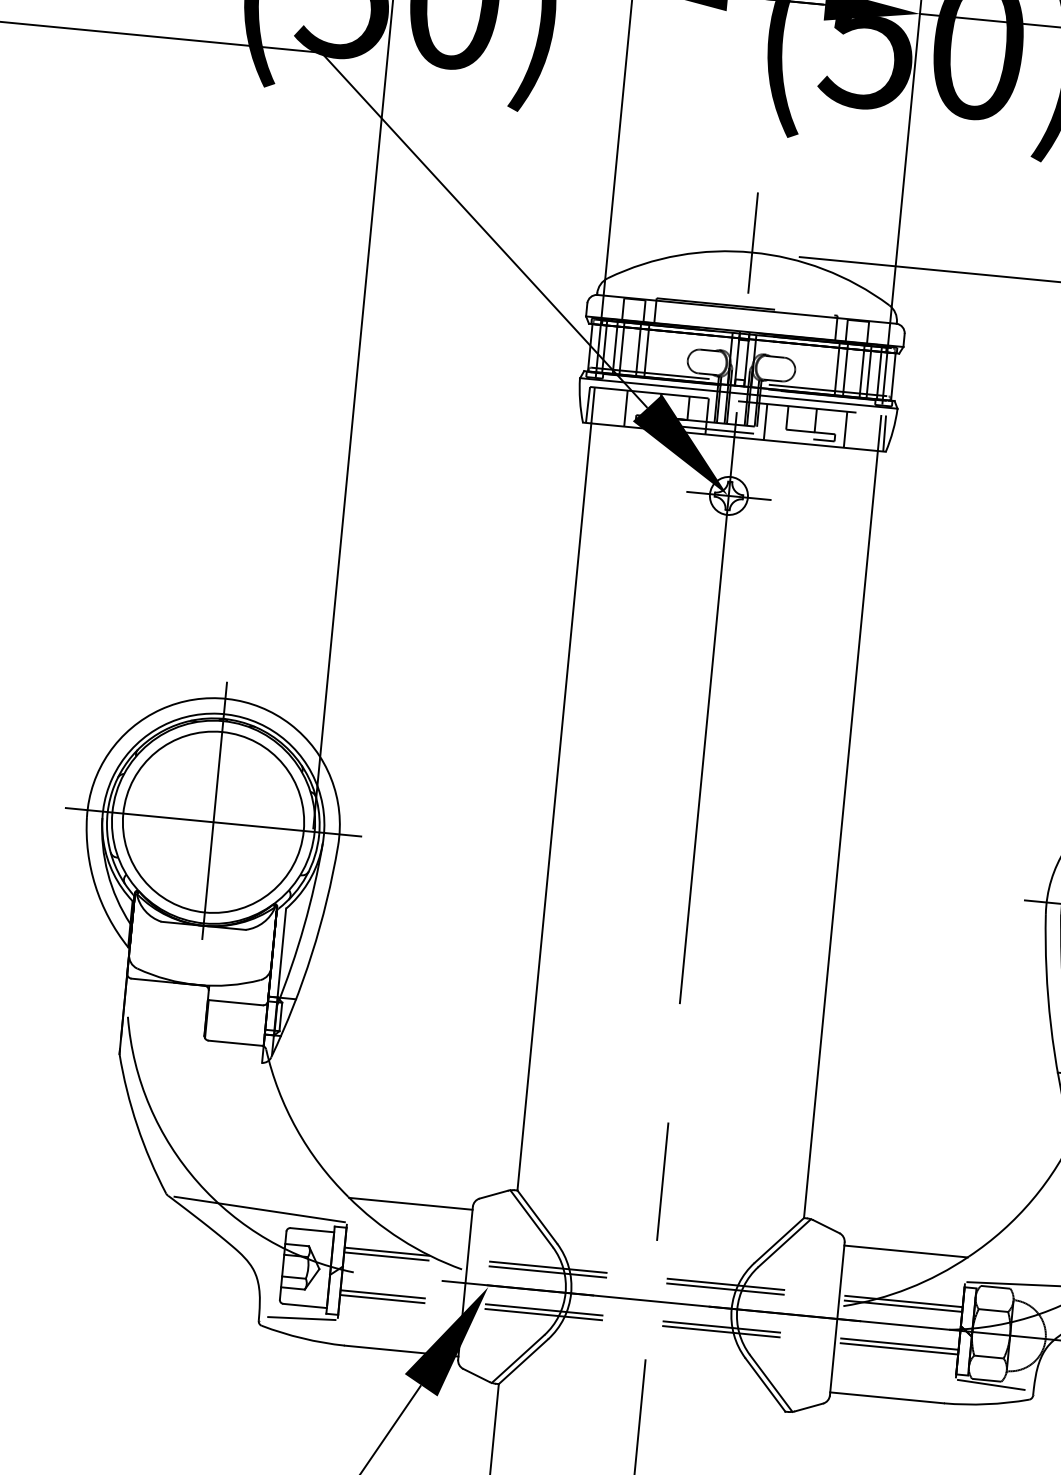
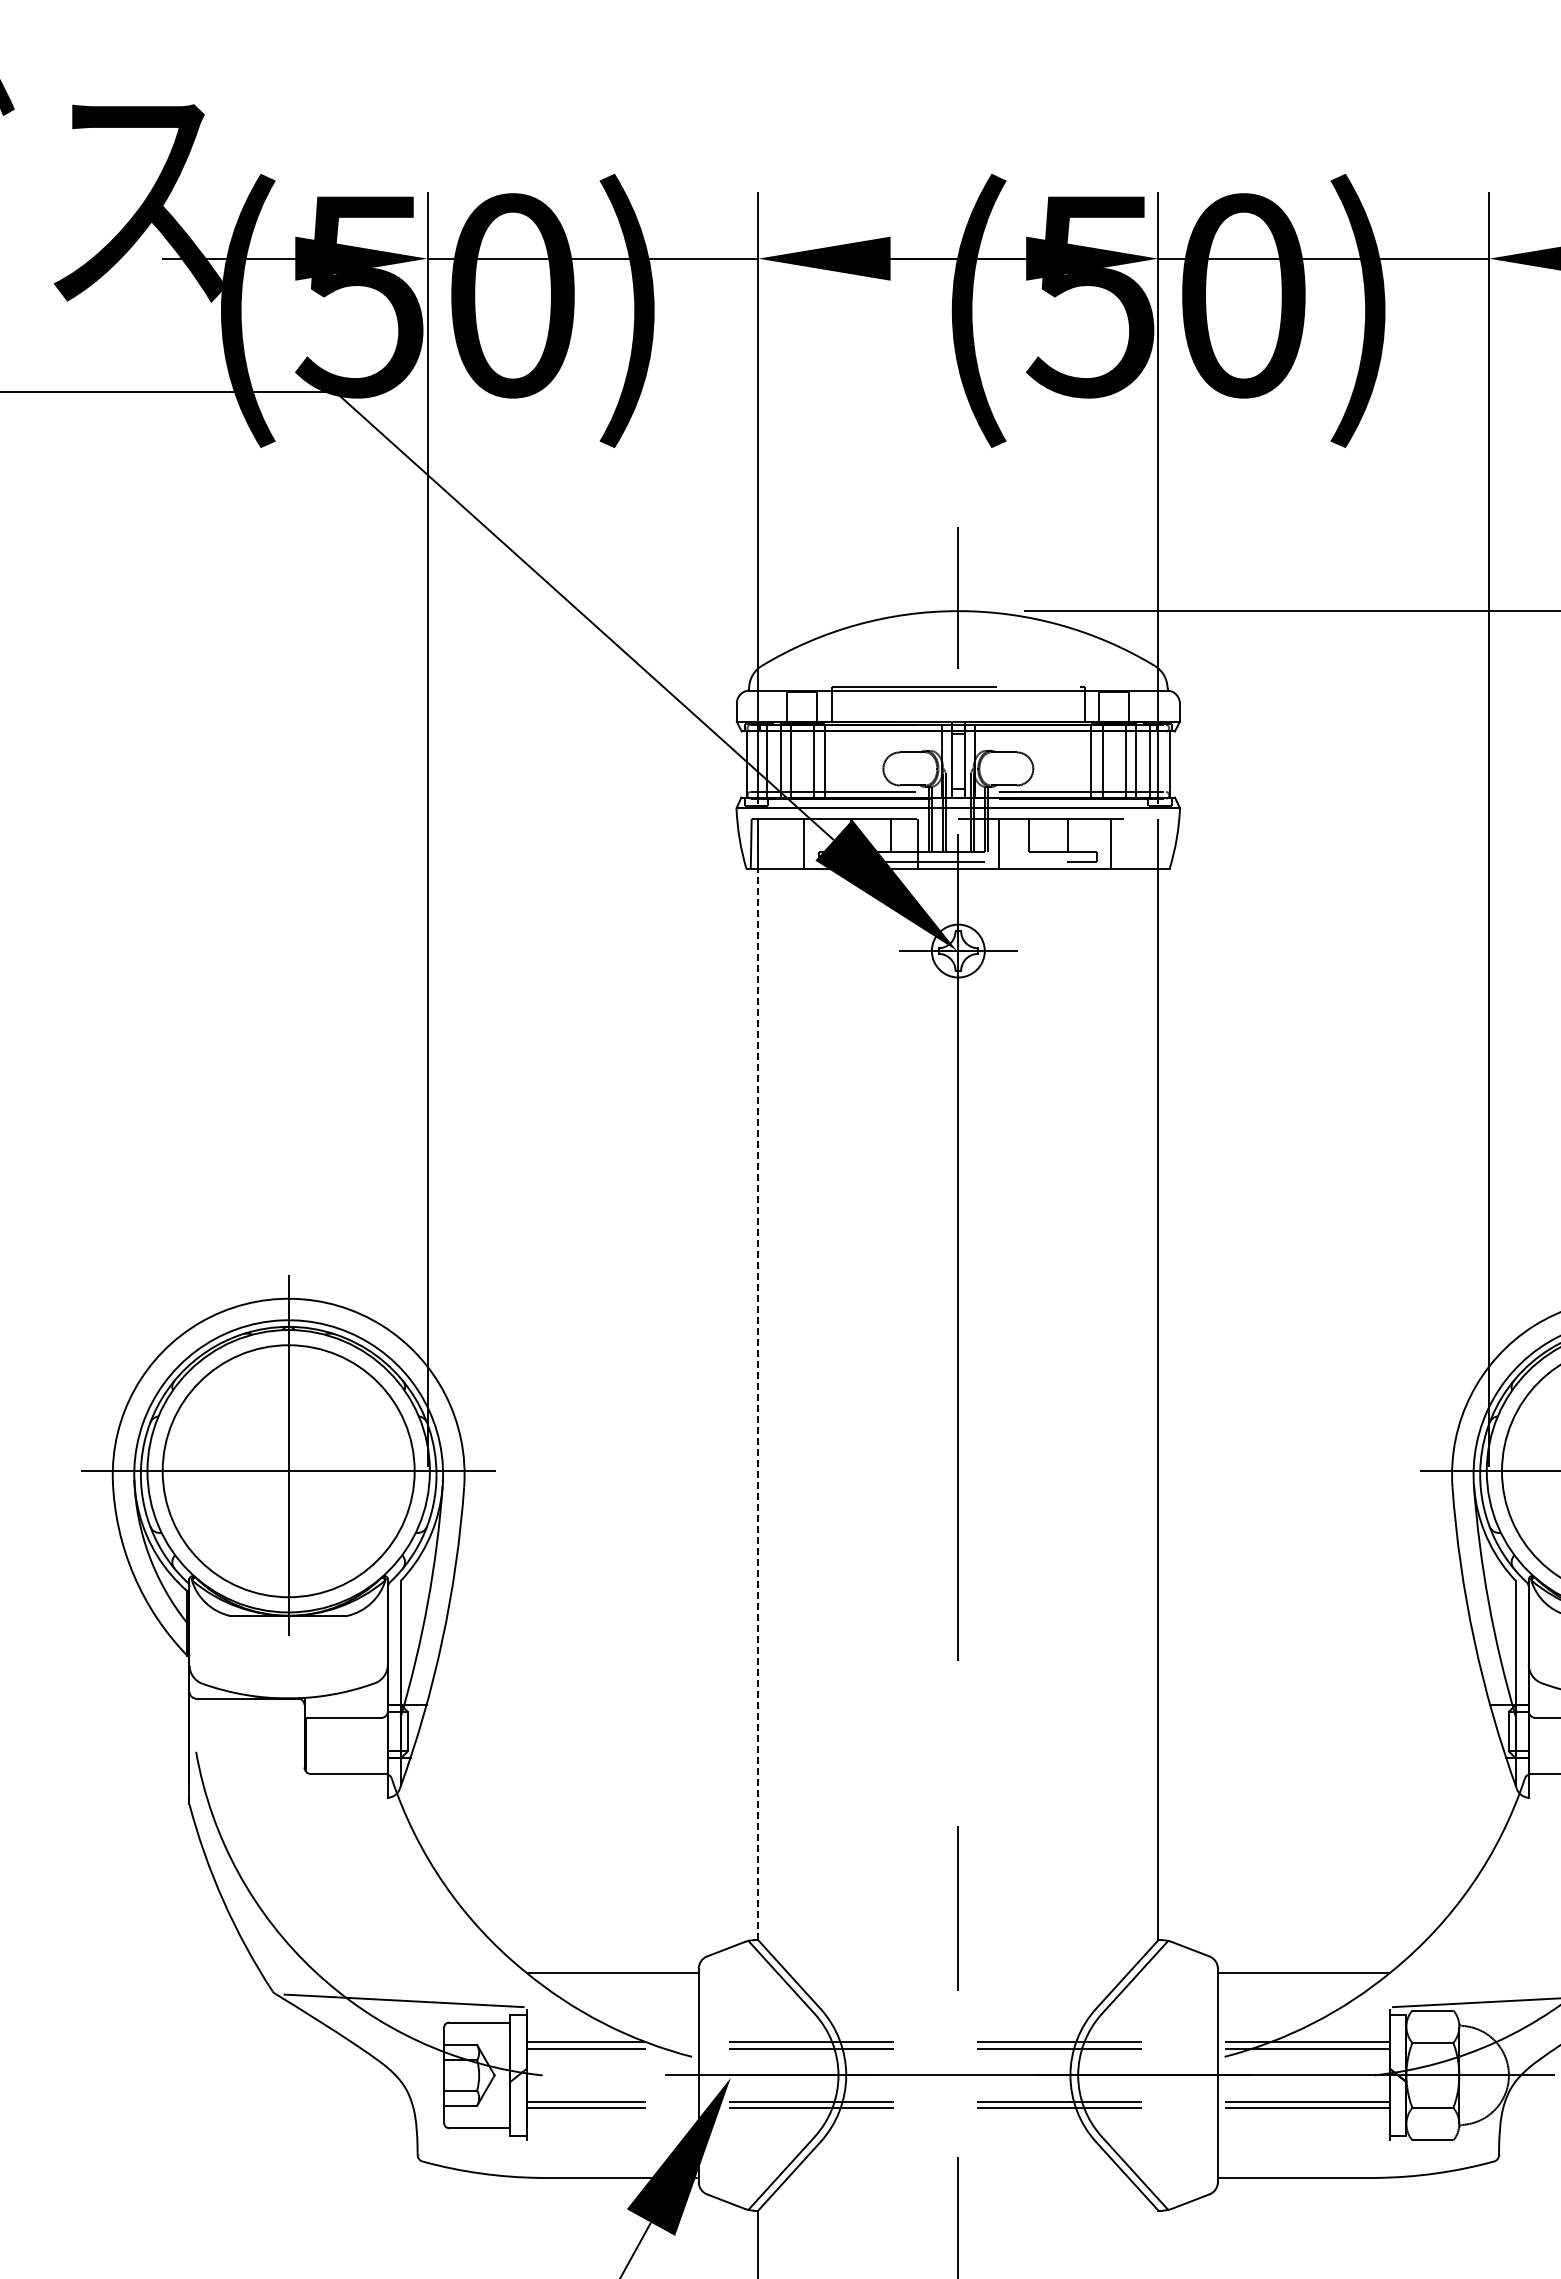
line: (884, 433) -> (1165, 843), removed
line: (554, 806) -> (758, 1404), solid -> dashed
line: (301, 1318) -> (476, 2145), removed
line: (991, 1384) -> (1439, 2145), removed

